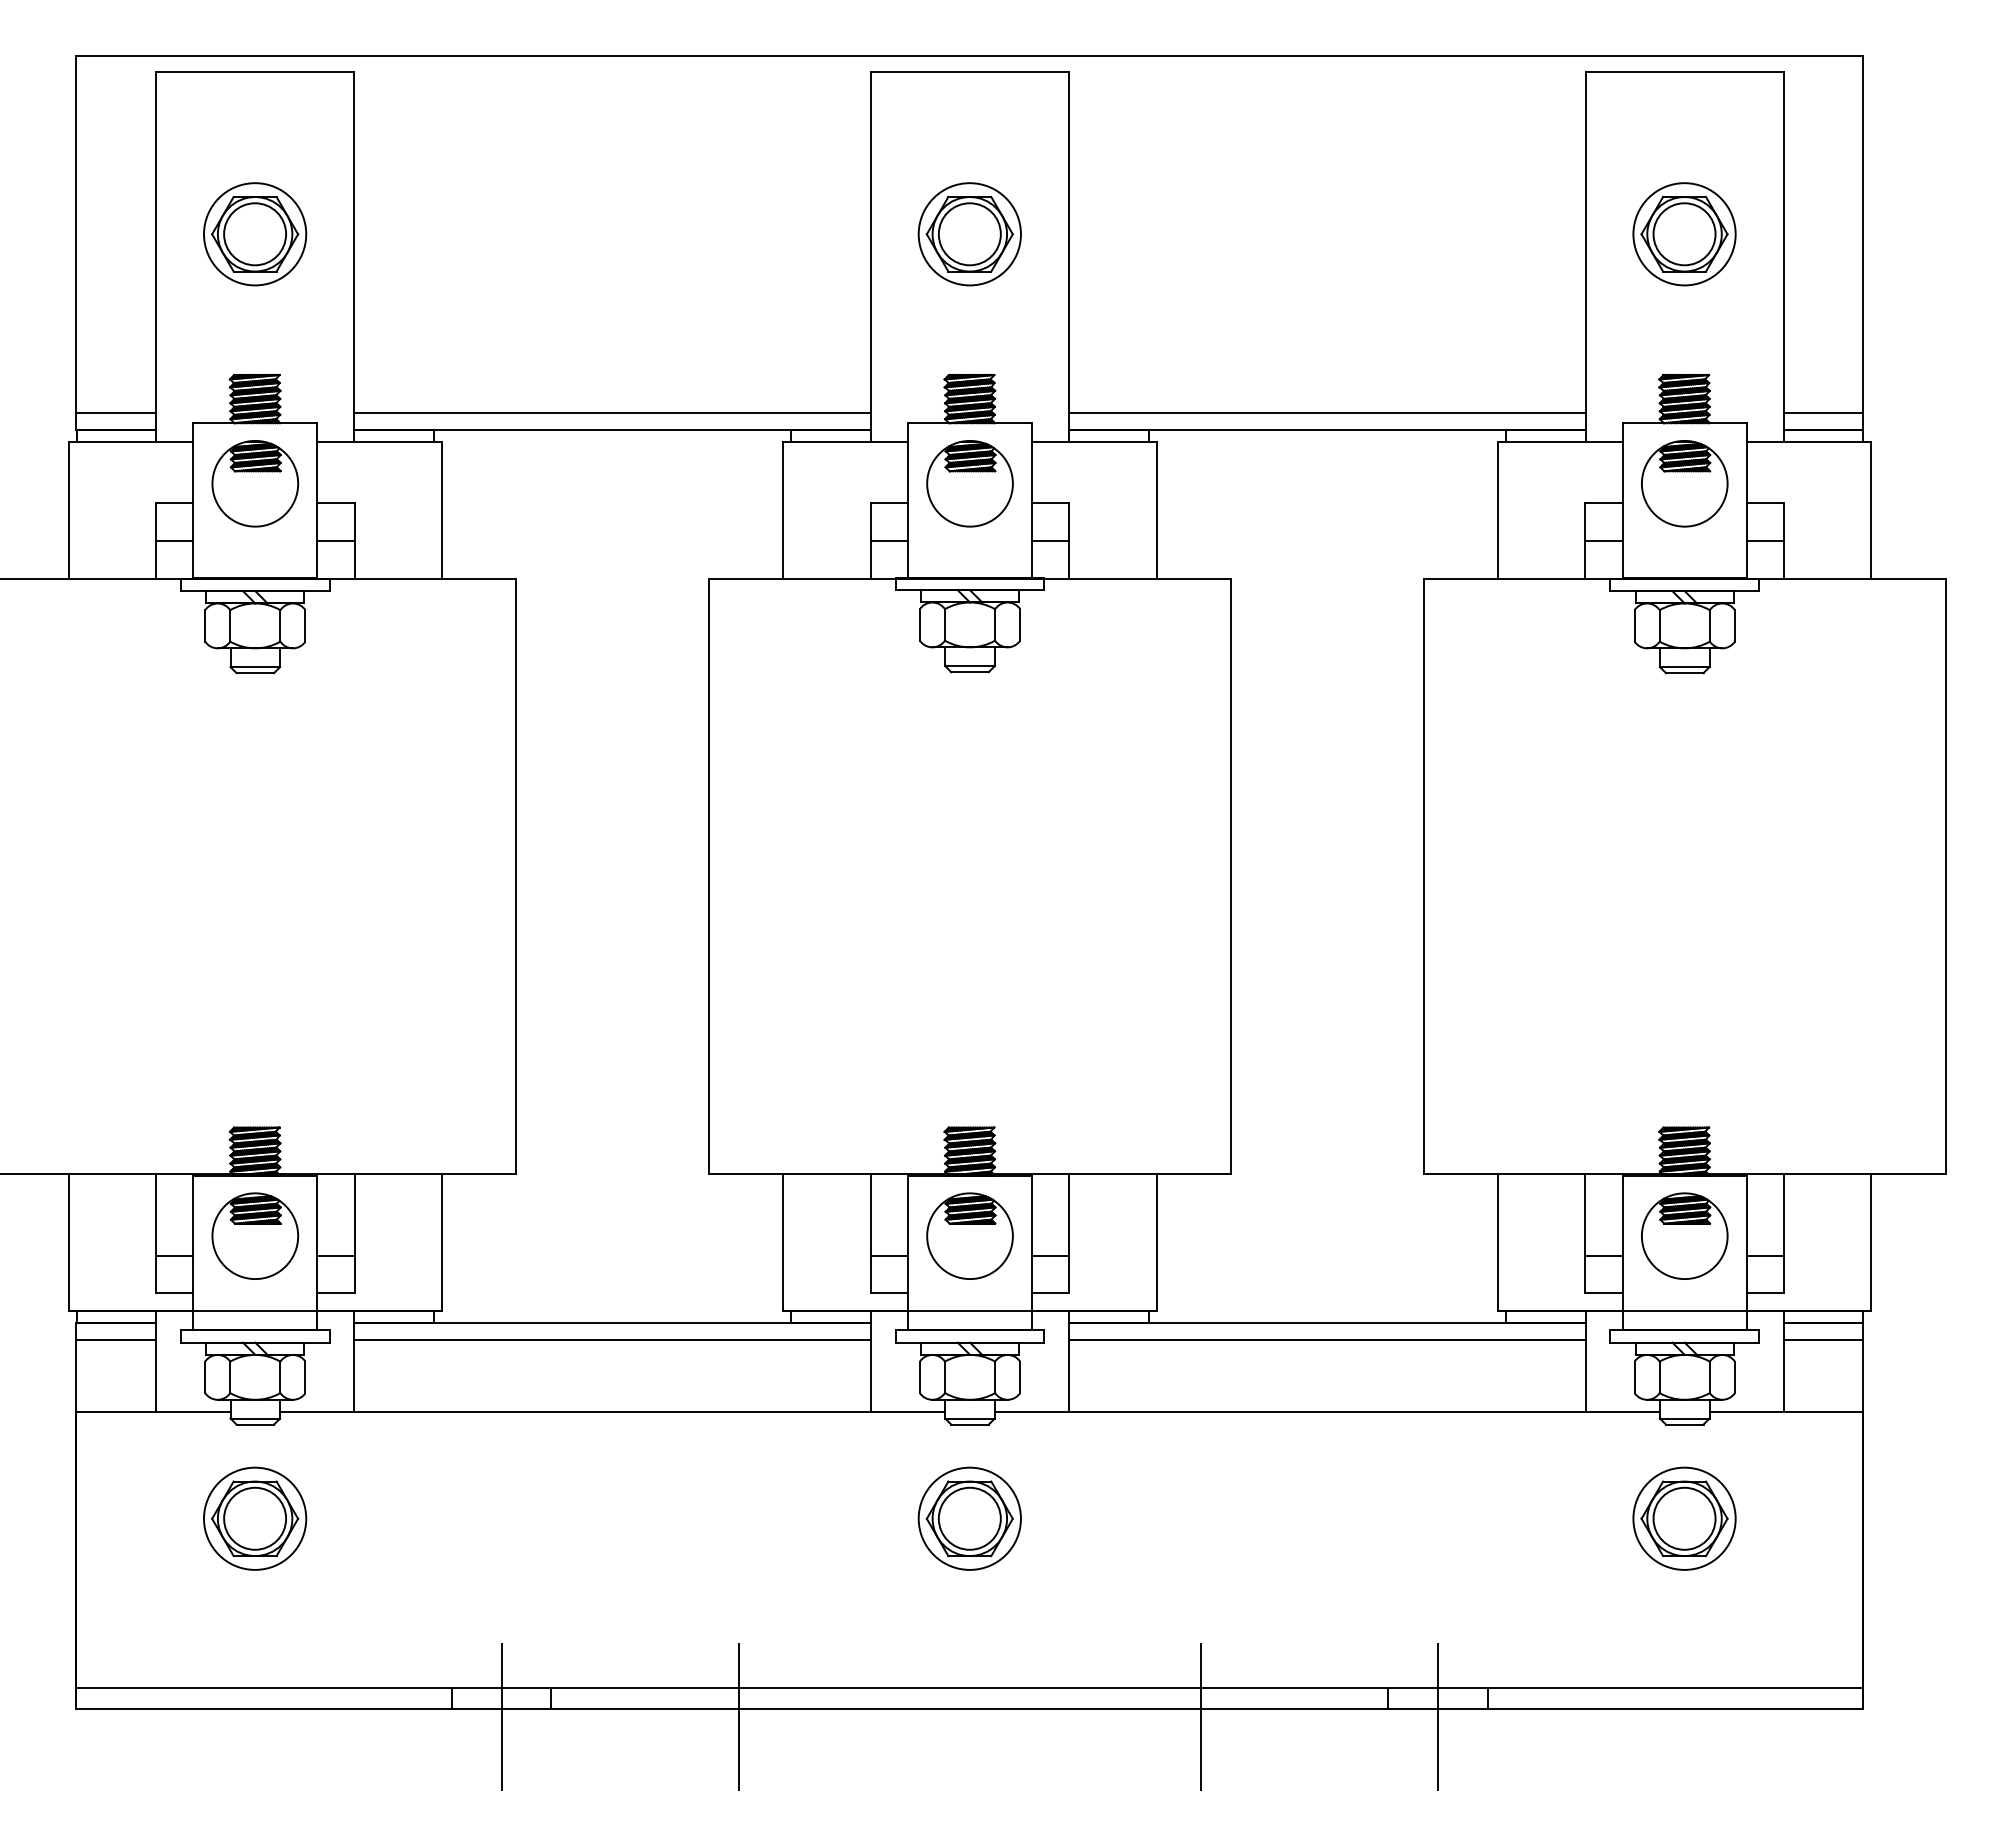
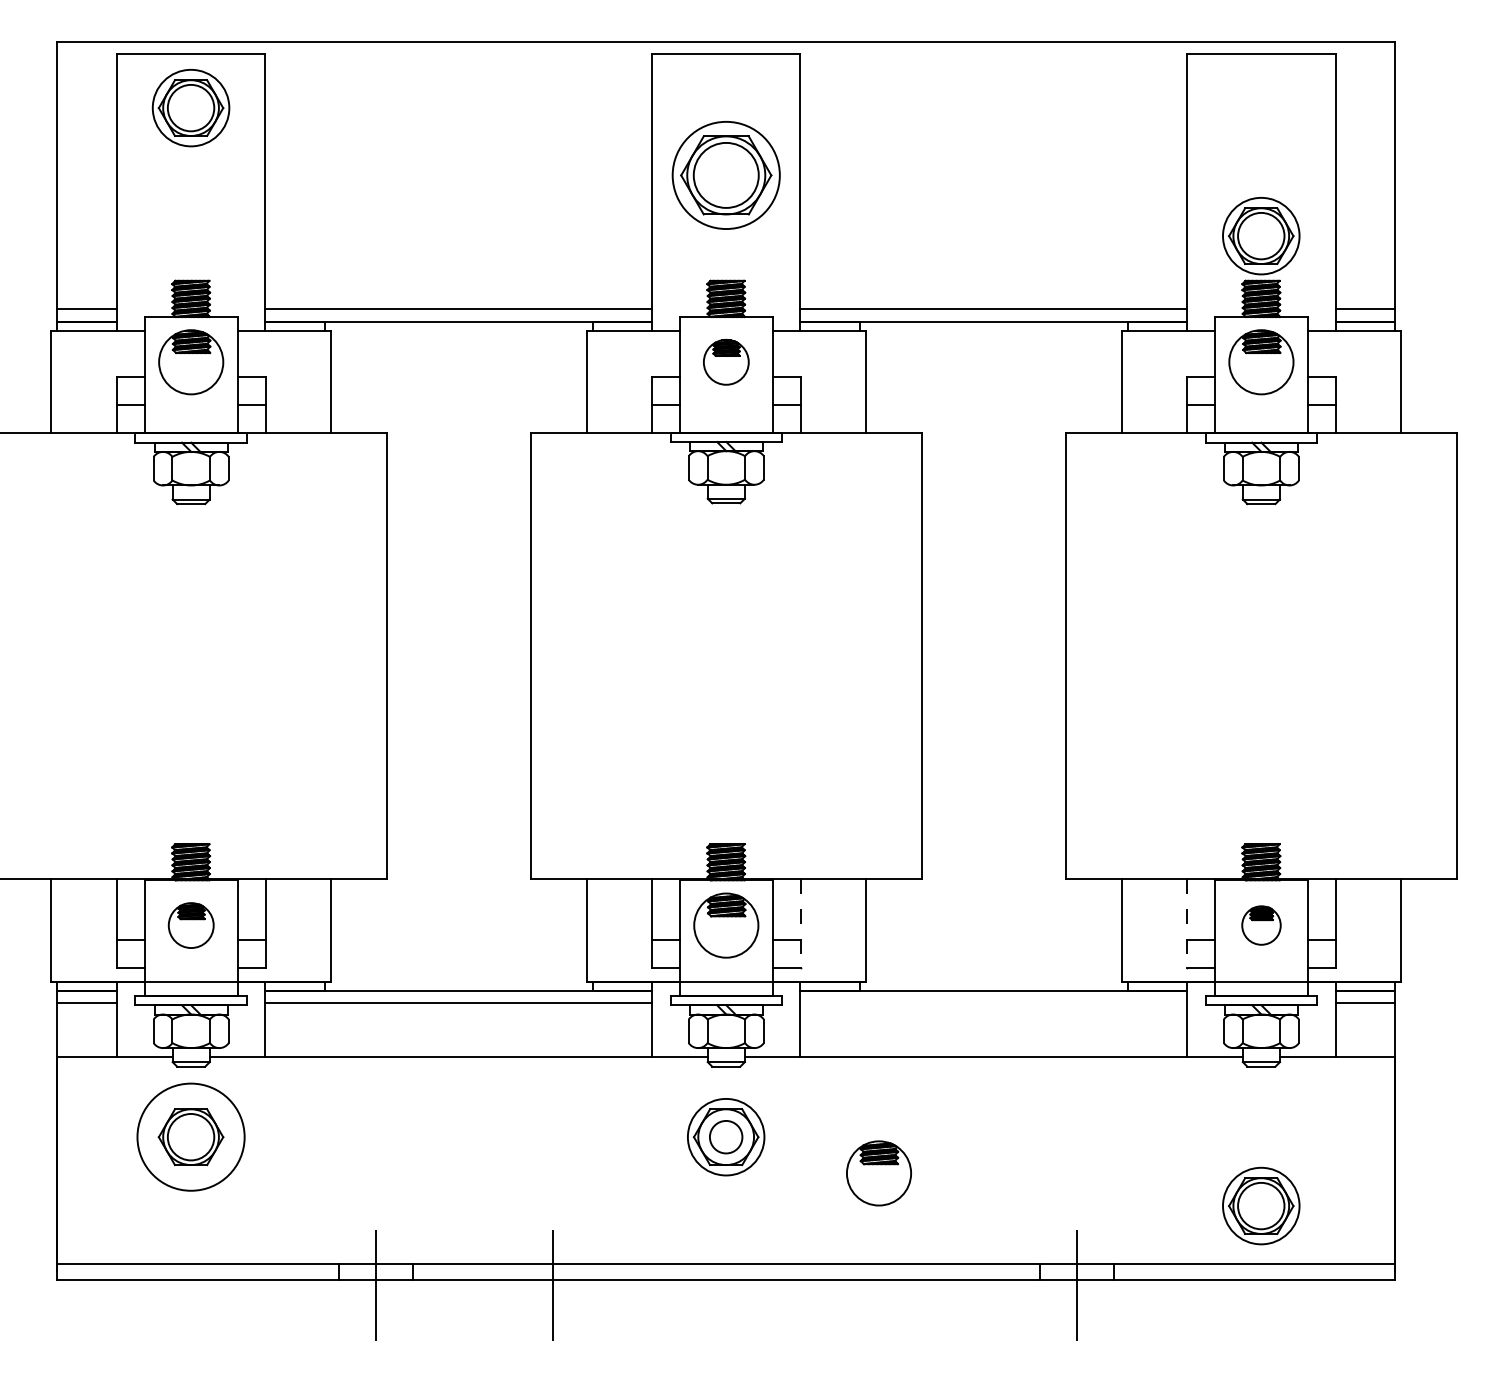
part: (255, 234) -> (191, 108), moved
part: (969, 234) -> (725, 175), size x1.4
part: (1684, 234) -> (1261, 236), moved
part: (969, 483) -> (725, 362), size x0.7
line: (1069, 1233) -> (800, 923), solid -> dashed
line: (1585, 1233) -> (1187, 923), solid -> dashed
part: (255, 1235) -> (191, 925), size x0.7
part: (1684, 1235) -> (1261, 925), size x0.6
line: (1327, 1340) -> (993, 1003), removed
circle: (255, 1518) -> (191, 1136), size x1.4
circle: (969, 1518) -> (725, 1136), size x0.7
part: (1684, 1518) -> (1261, 1205), moved
part: (1173, 1566) -> (878, 1172), added
line: (1201, 1717) -> (899, 1285), removed

